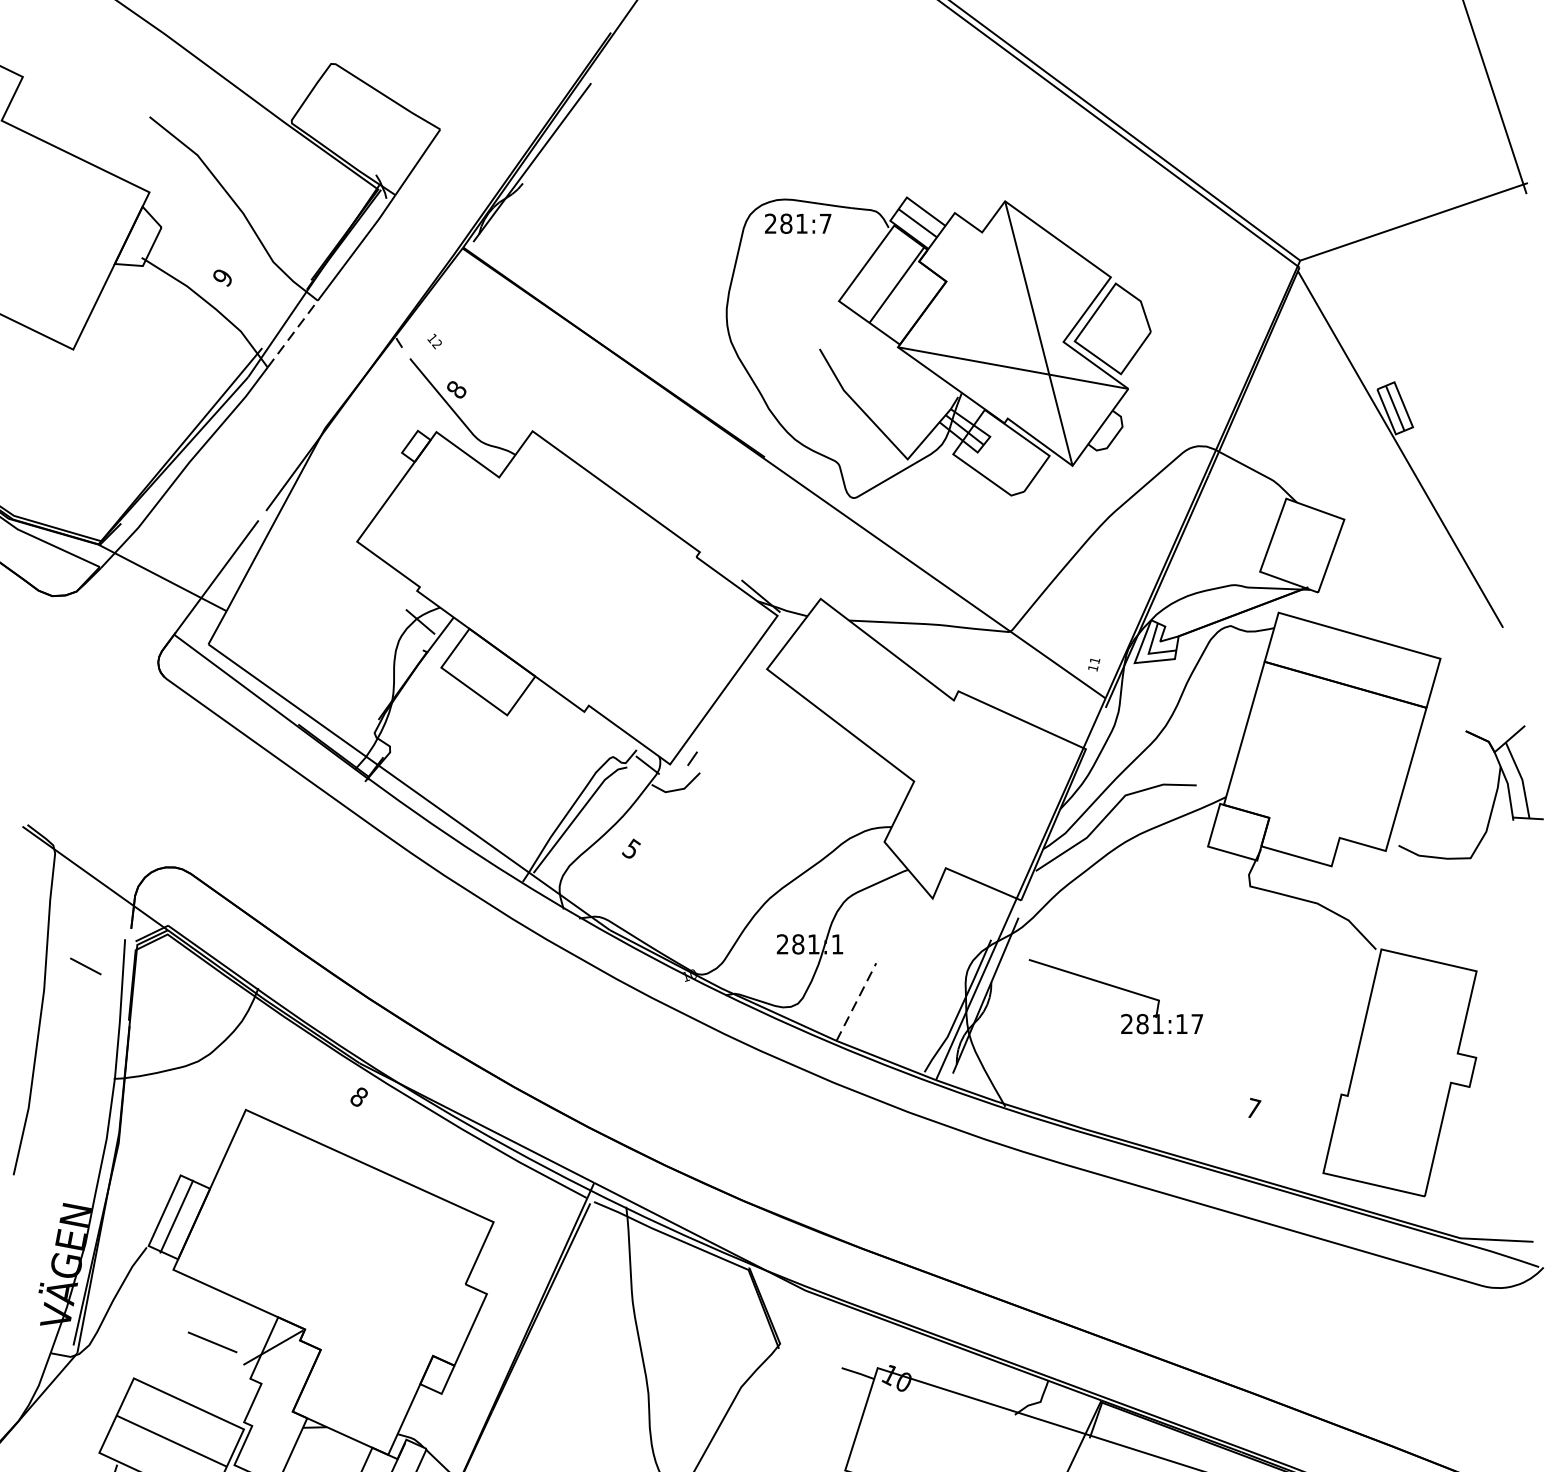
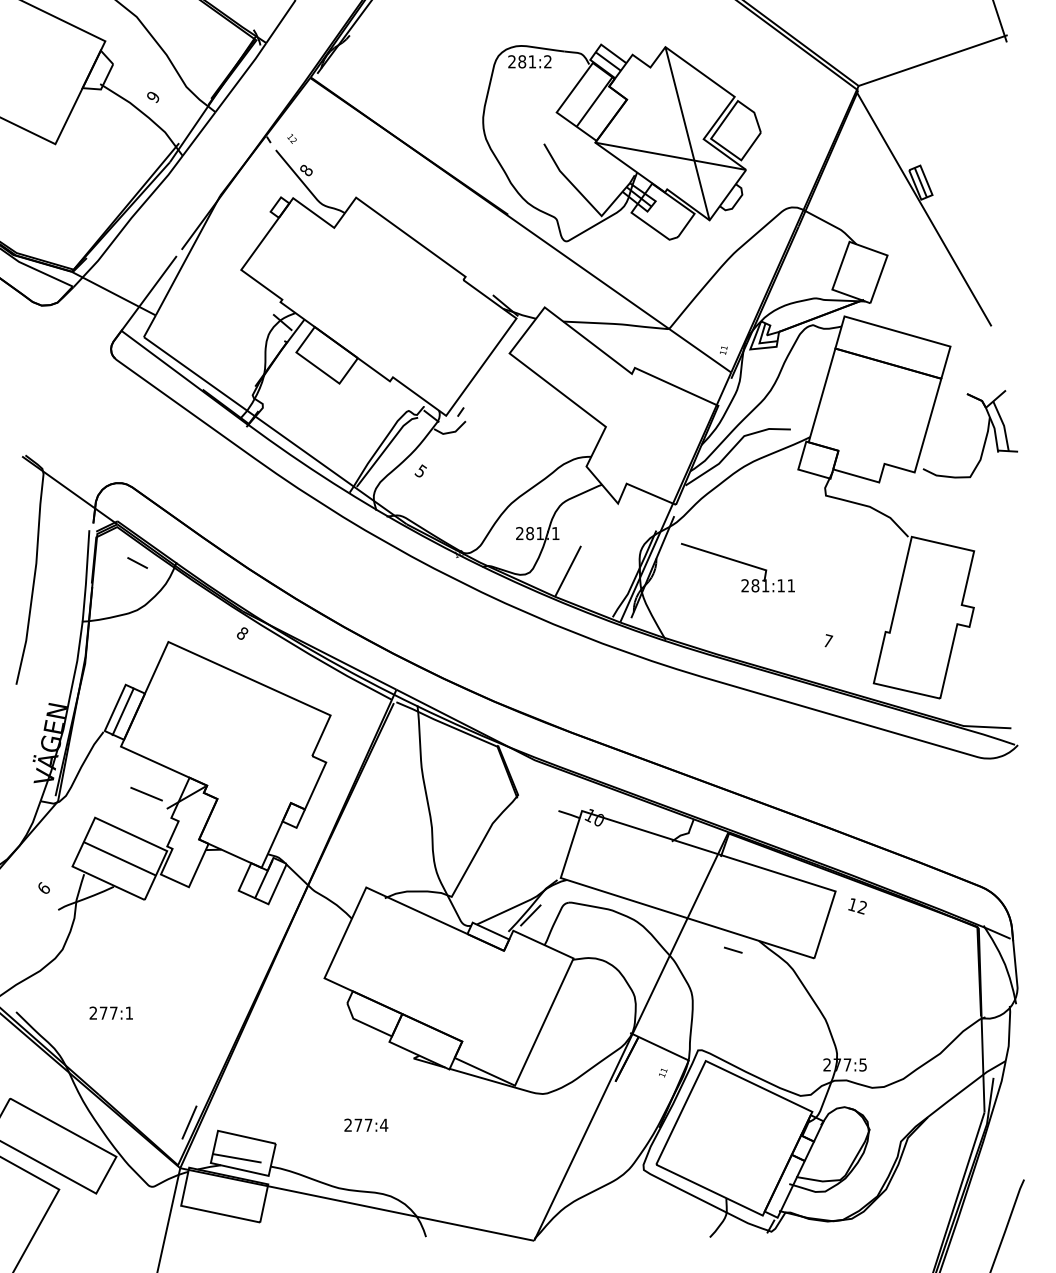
text: (824, 223) -> (547, 61), 281:7 -> 281:2
line: (293, 333) -> (199, 133), dashed -> solid
line: (85, 965) -> (137, 562), moved
line: (857, 1002) -> (568, 571), dashed -> solid
text: (1196, 1023) -> (790, 585), 281:17 -> 281:11

